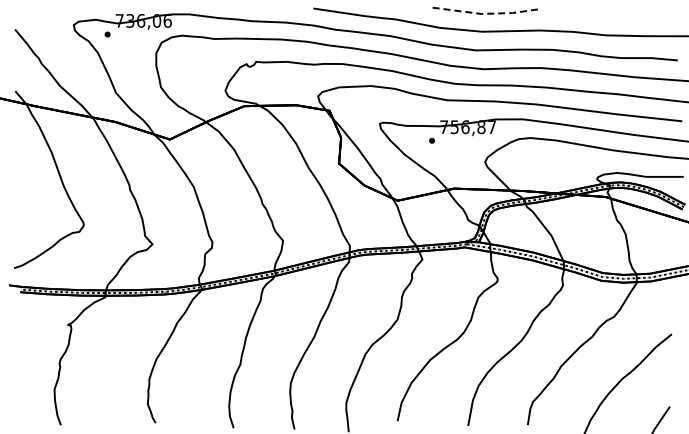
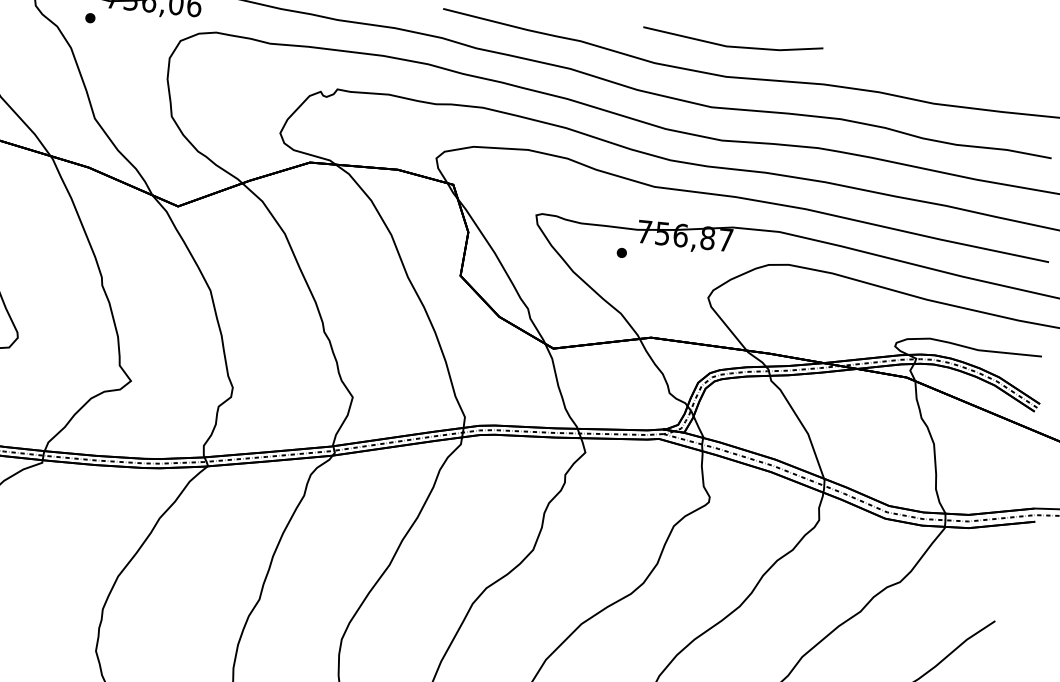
line: (484, 13) -> (732, 46), dashed -> solid

